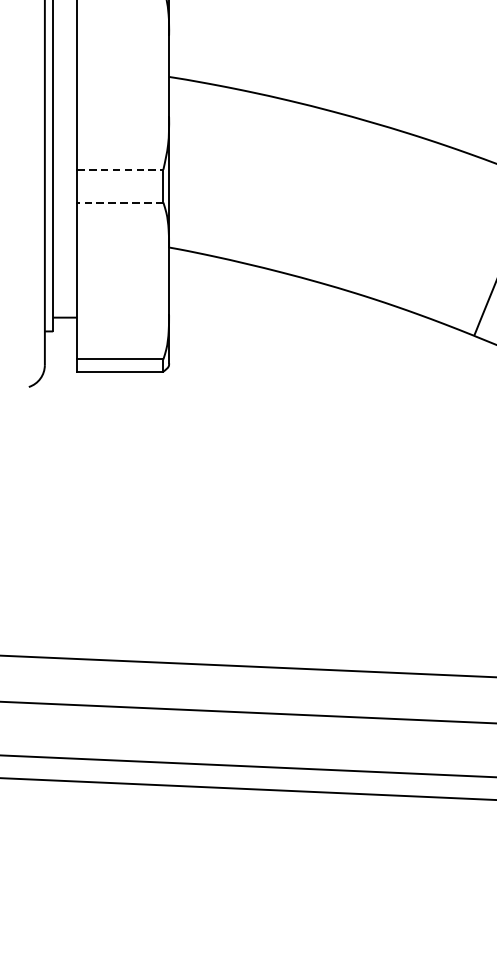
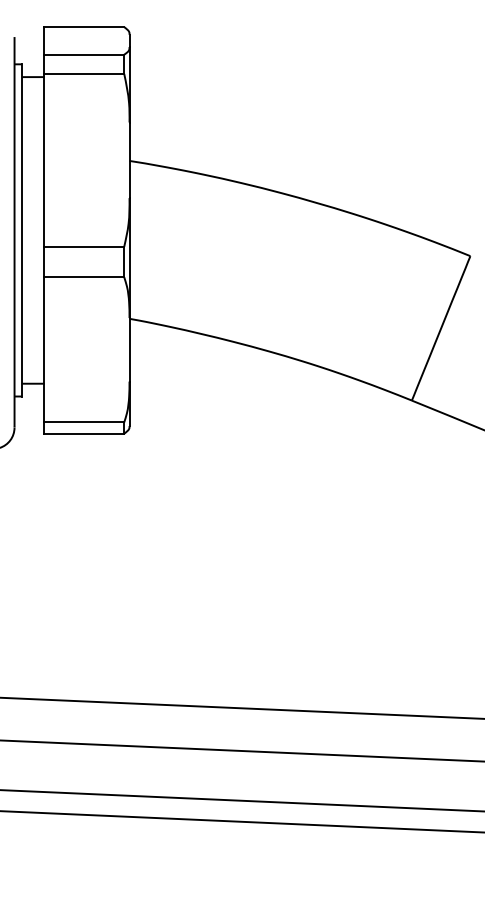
line: (120, 169) -> (84, 246), dashed -> solid
line: (120, 202) -> (84, 277), dashed -> solid

